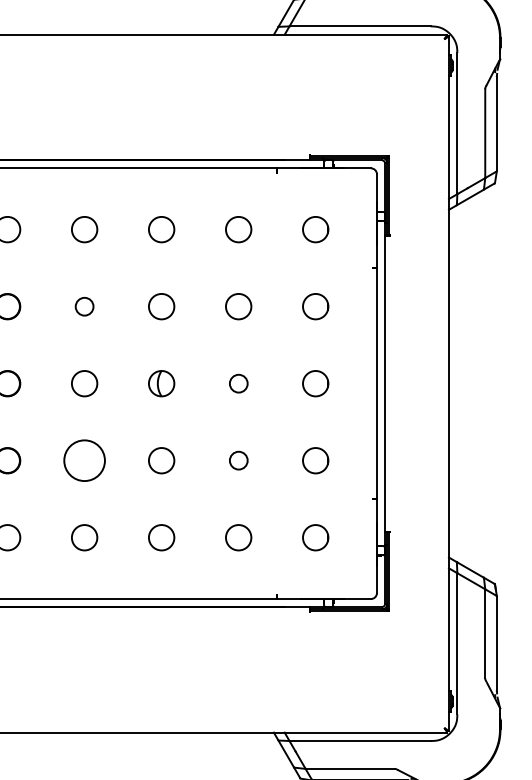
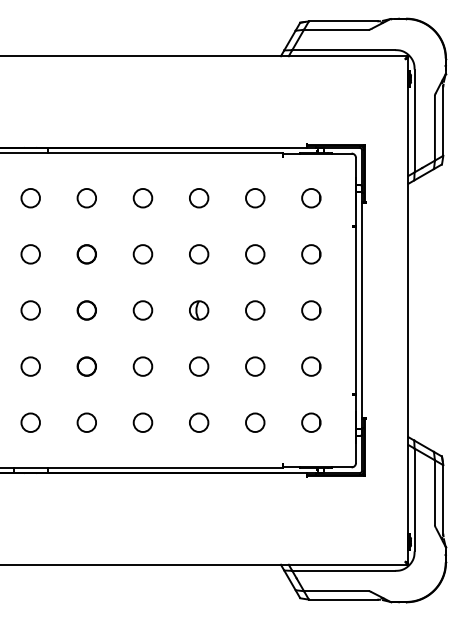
circle: (83, 306) -> (142, 254), size x1.43
circle: (239, 383) -> (255, 310), size x1.43
circle: (83, 460) -> (142, 366), size x0.62
circle: (239, 460) -> (255, 366), size x1.43

